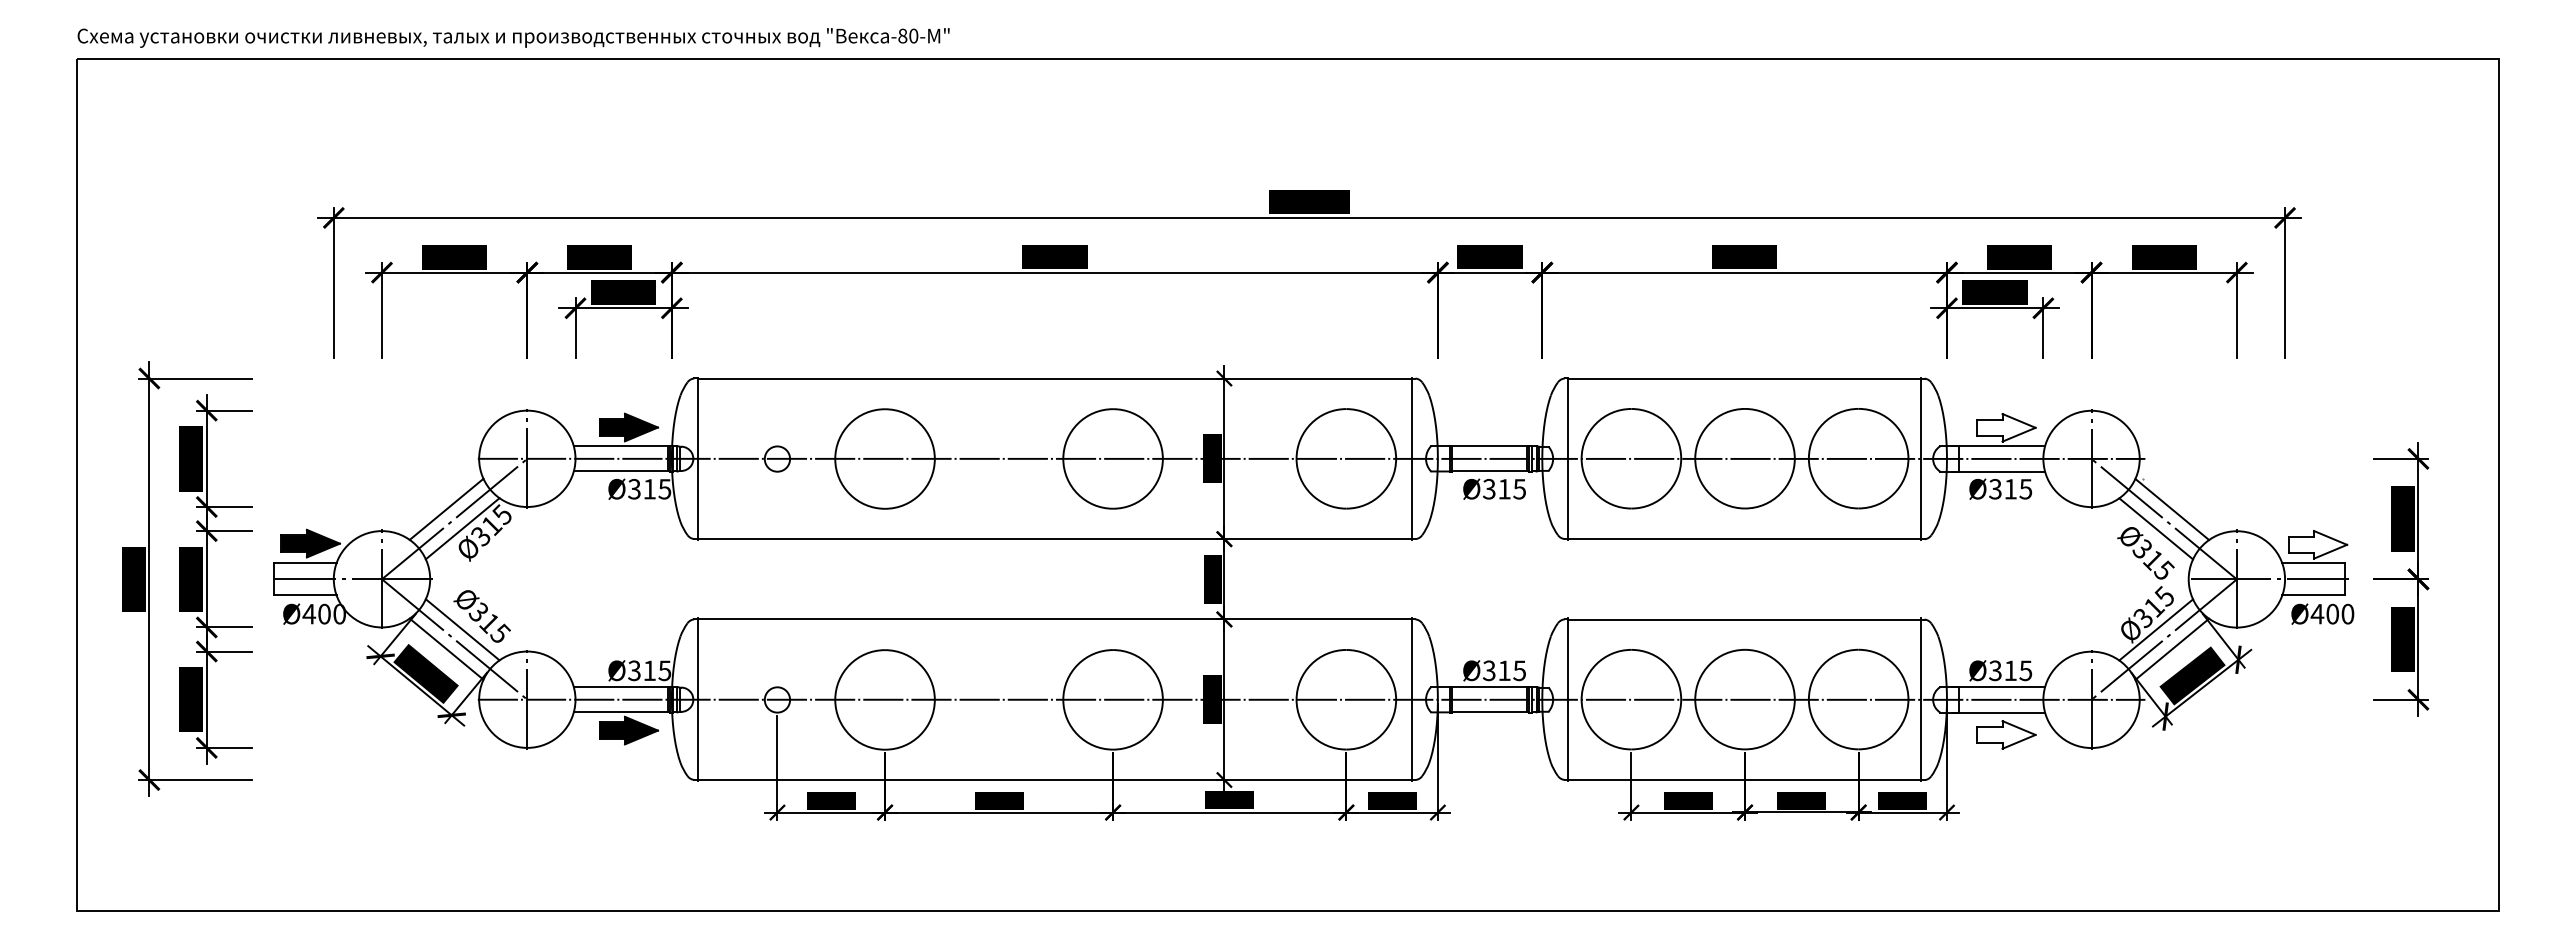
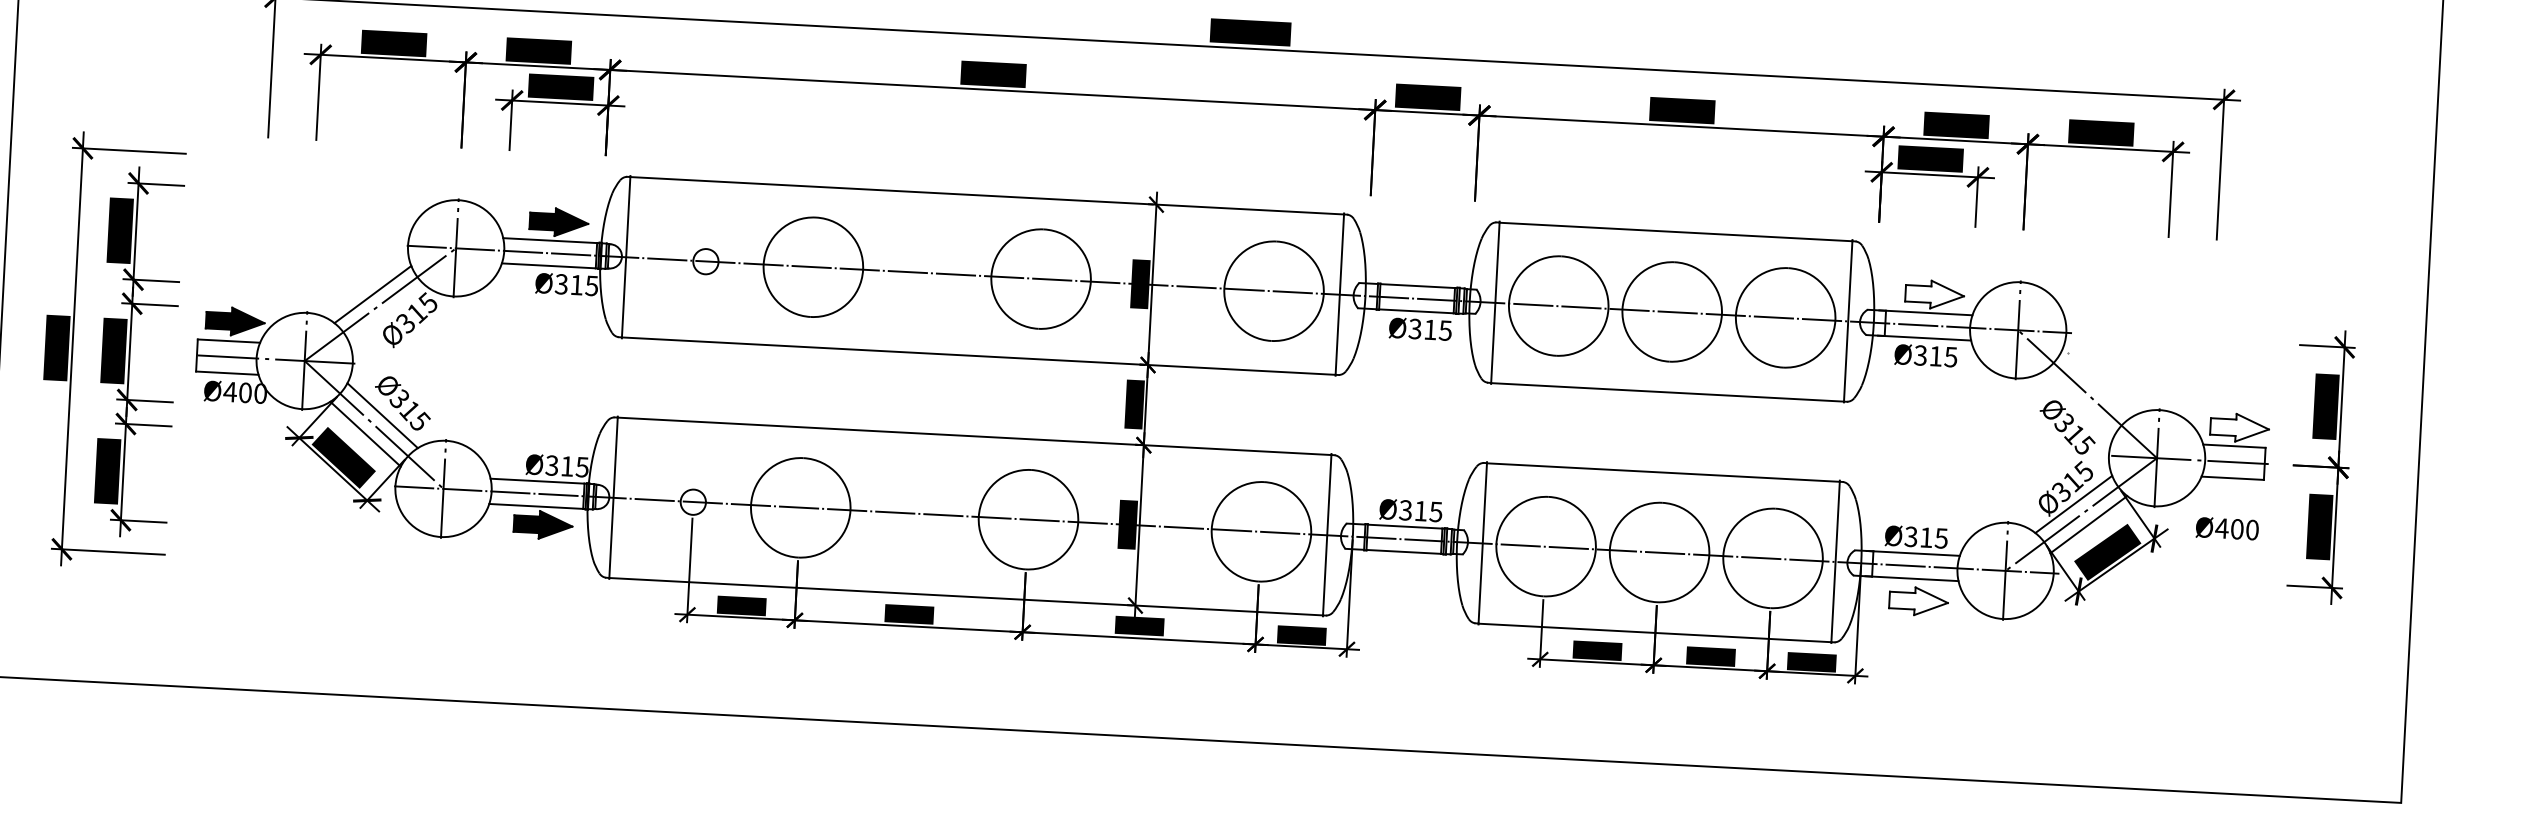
line: (2172, 509) -> (2096, 385), removed
line: (462, 528) -> (387, 314), removed
line: (2156, 528) -> (2079, 403), removed
text: (2322, 613) -> (2227, 528), moved

